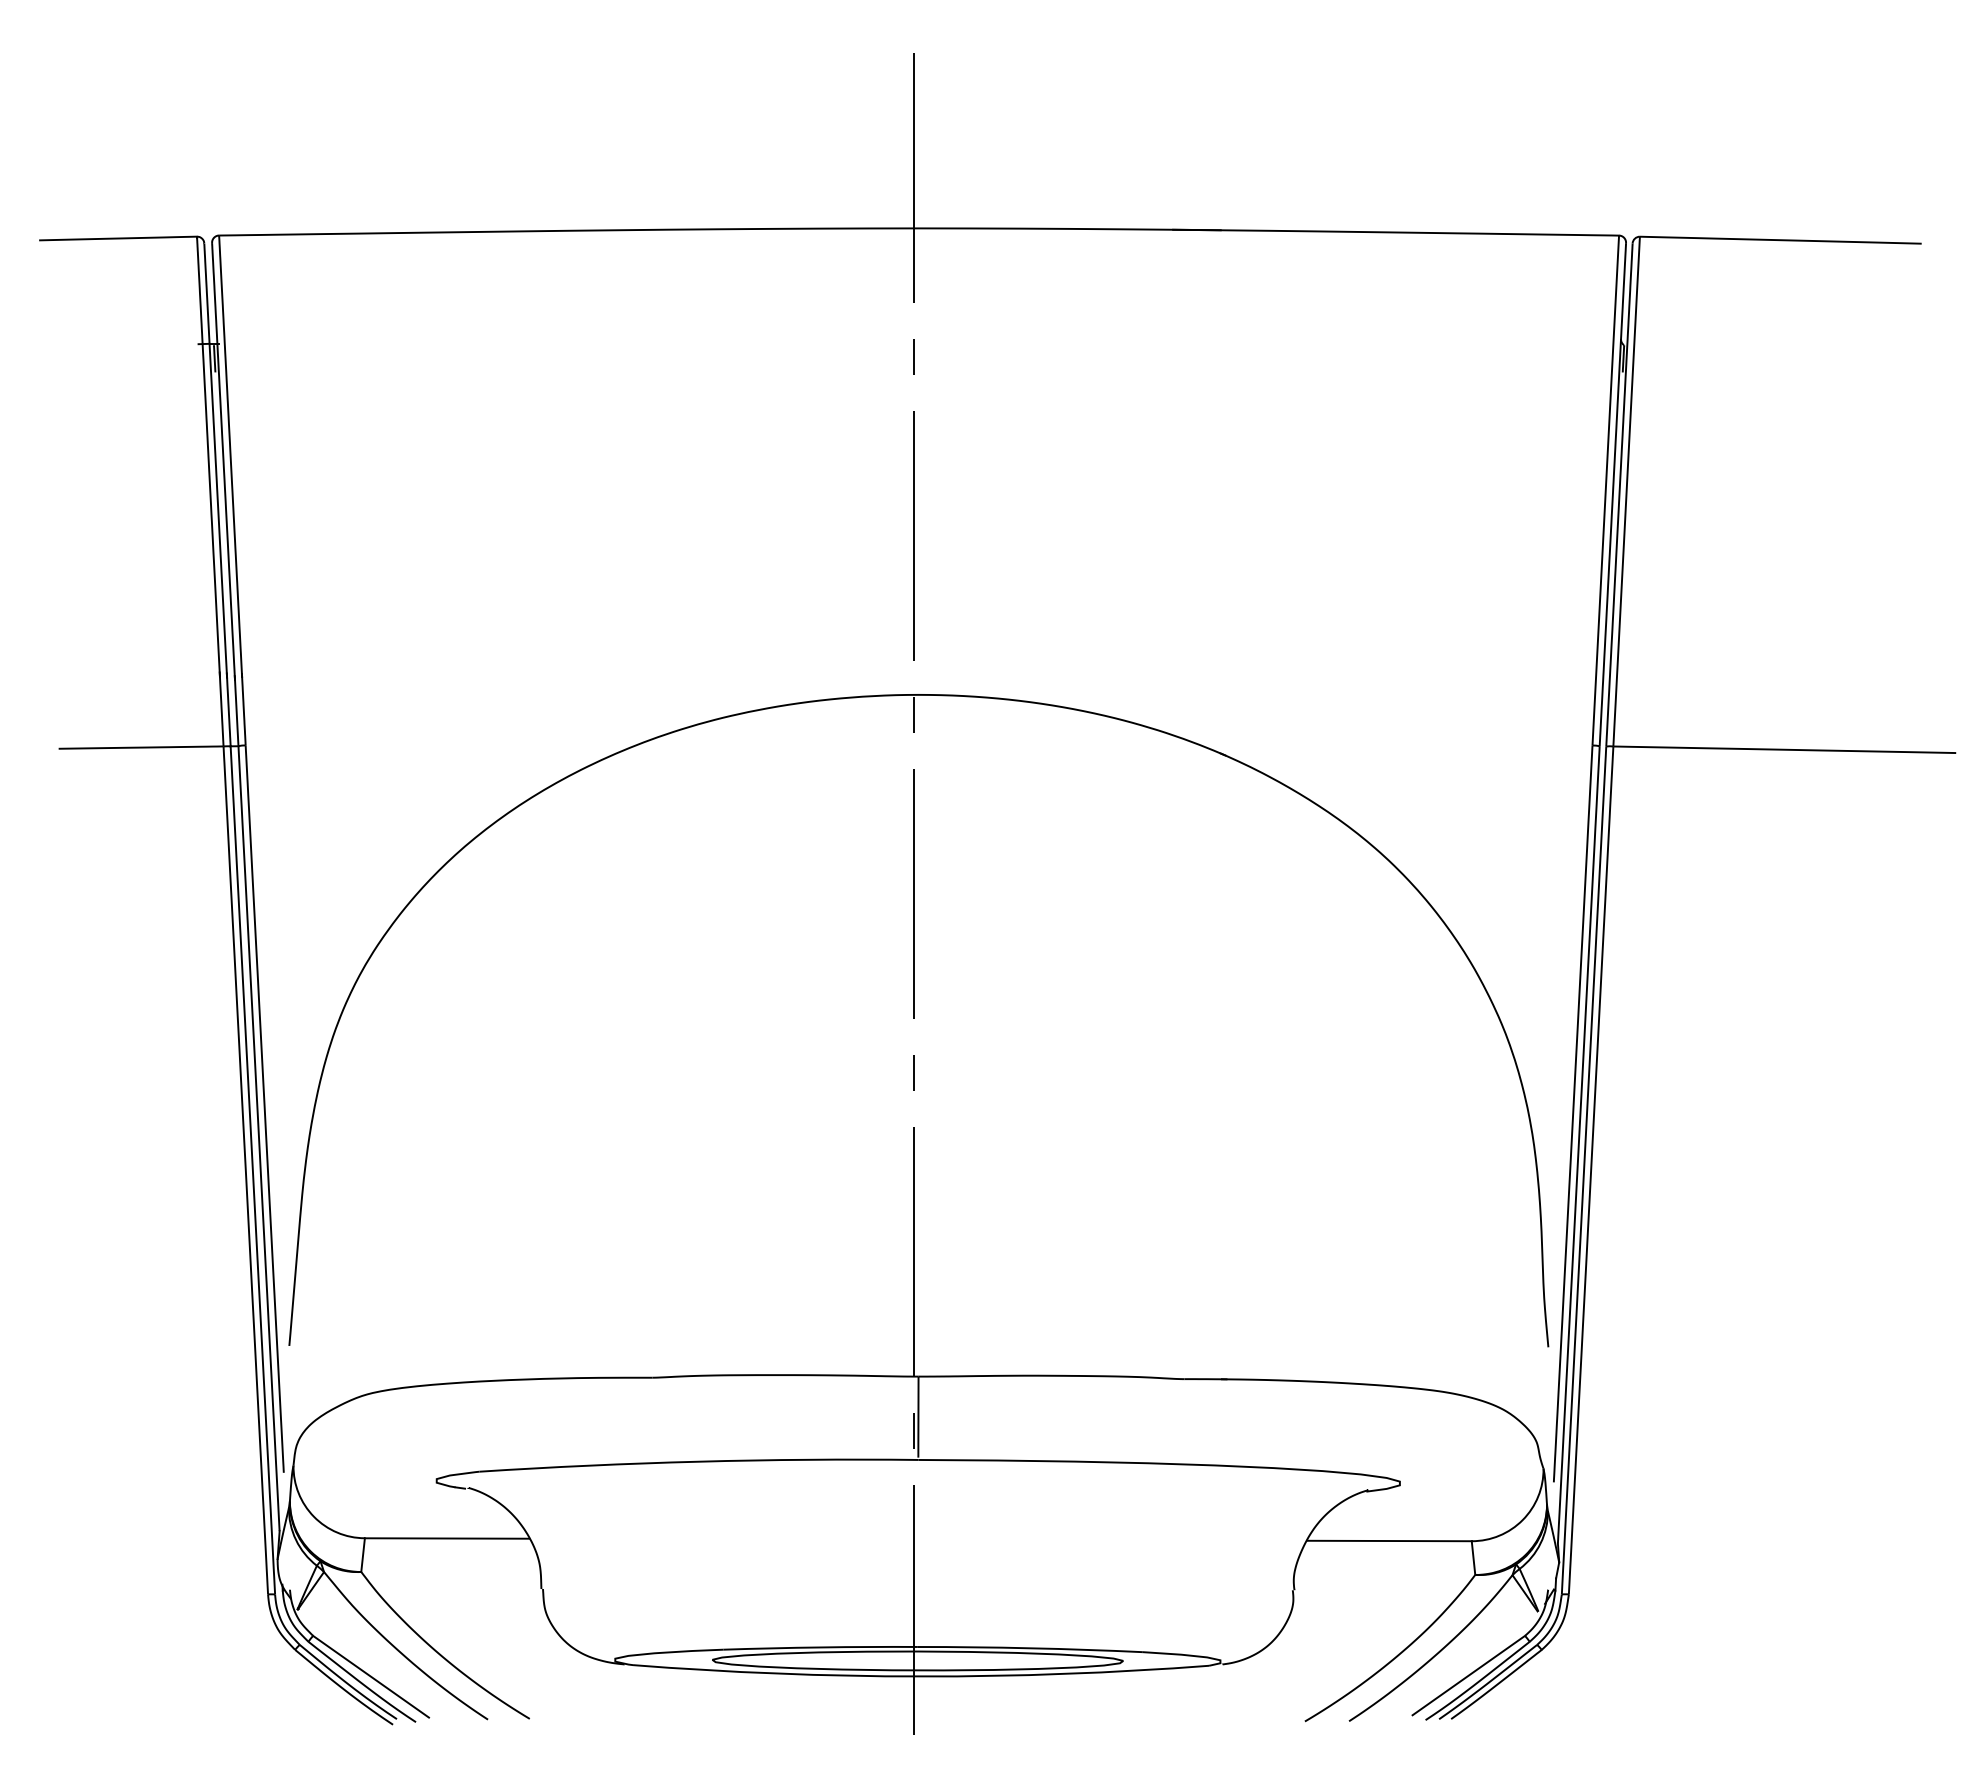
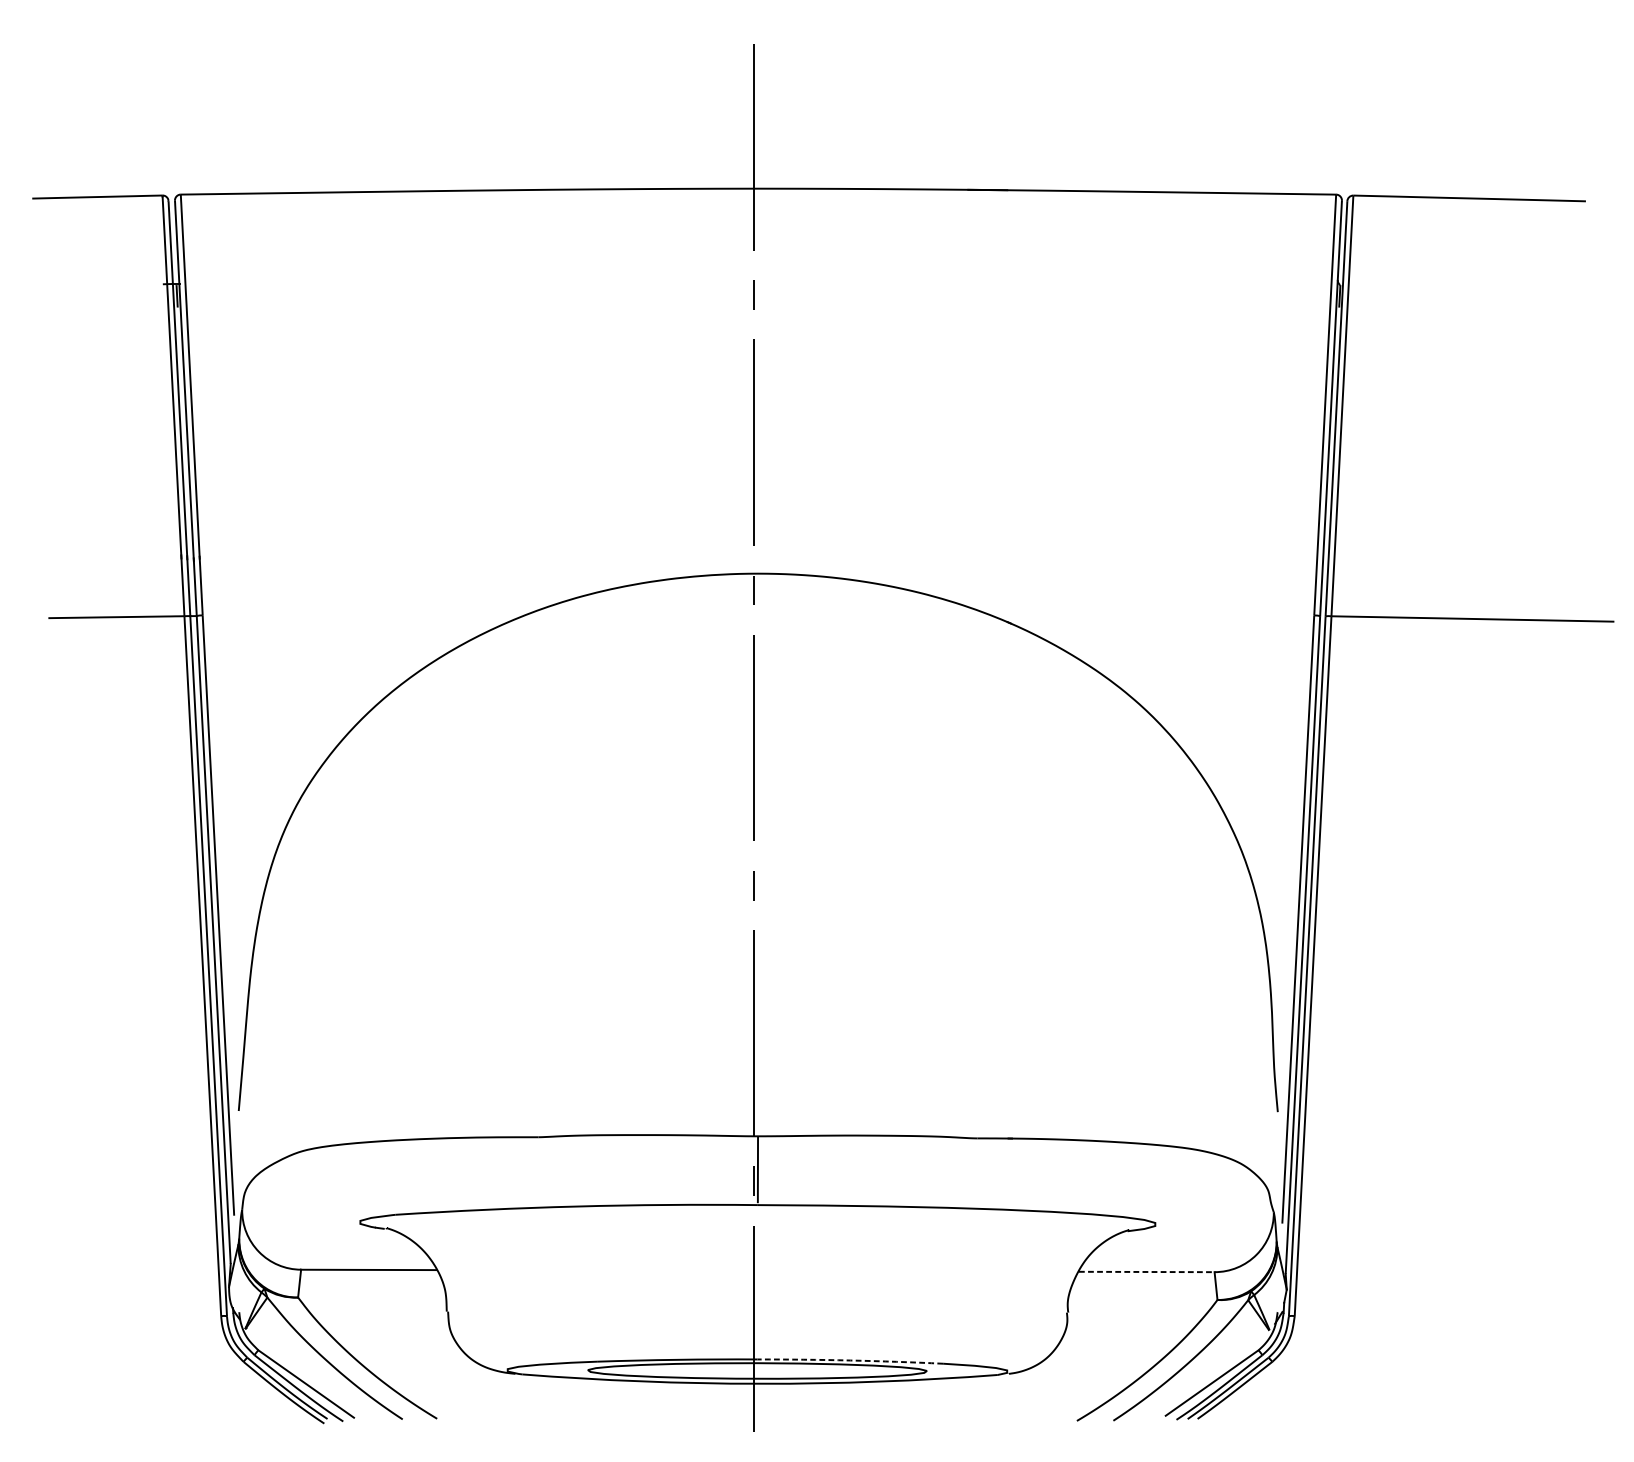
line: (1390, 1541) -> (1147, 1272), solid -> dashed
arc: (1030, 1648) -> (850, 1360), solid -> dashed

